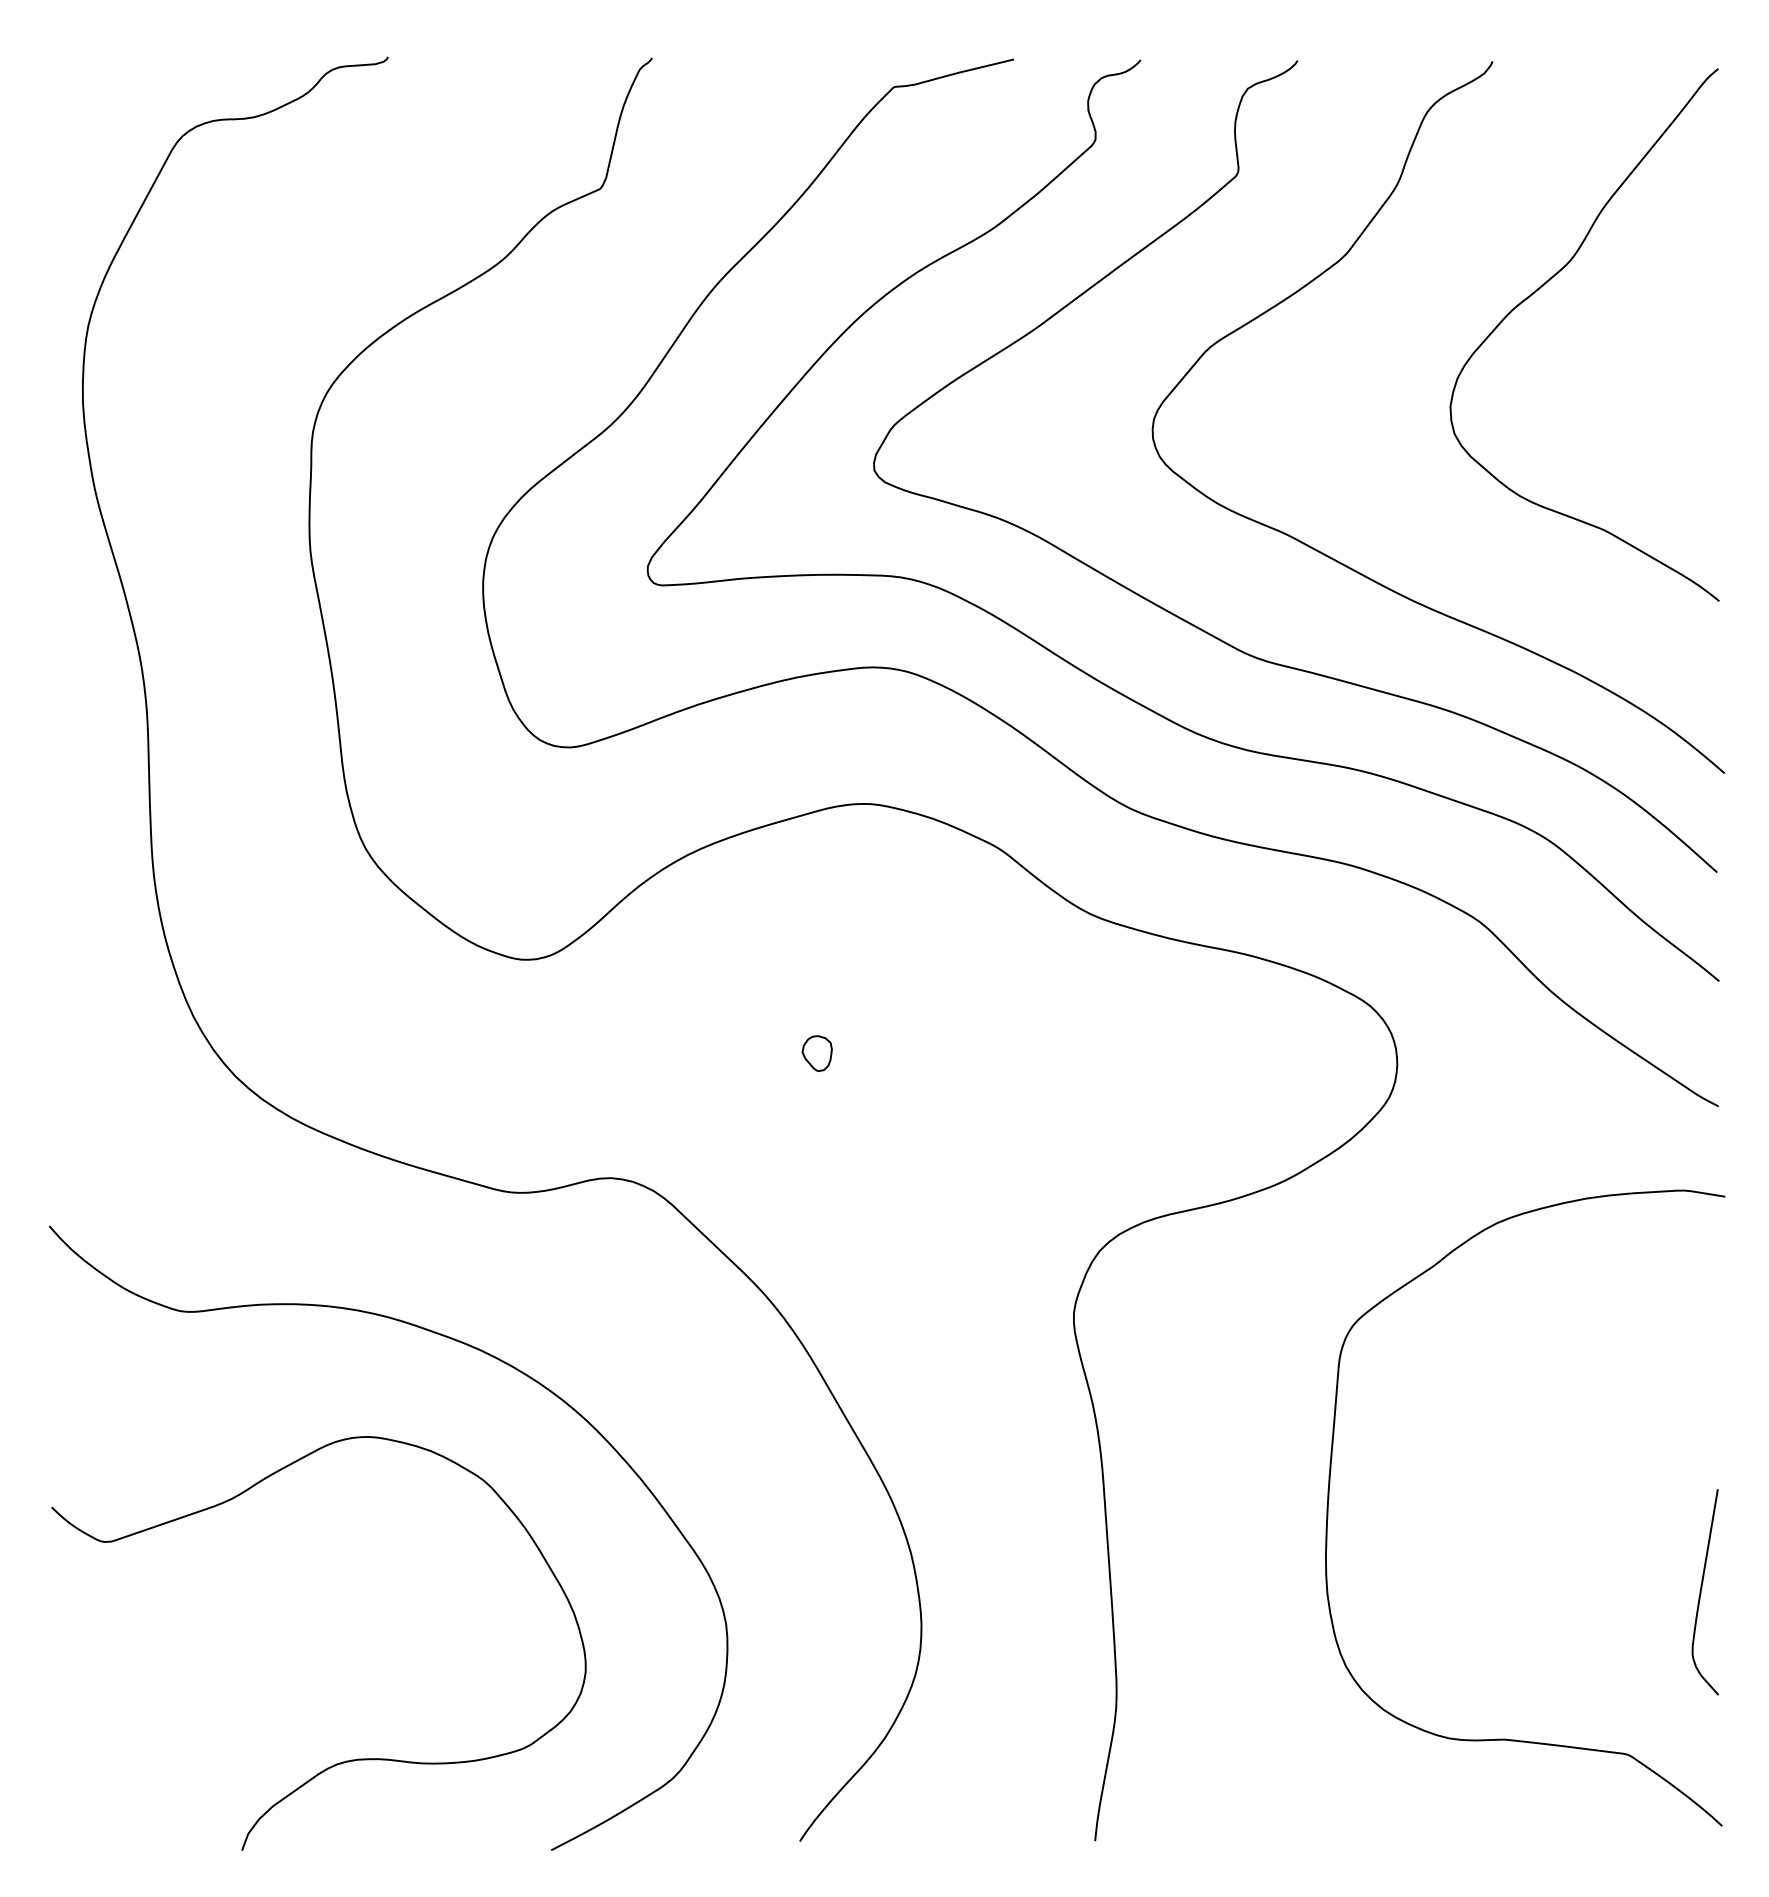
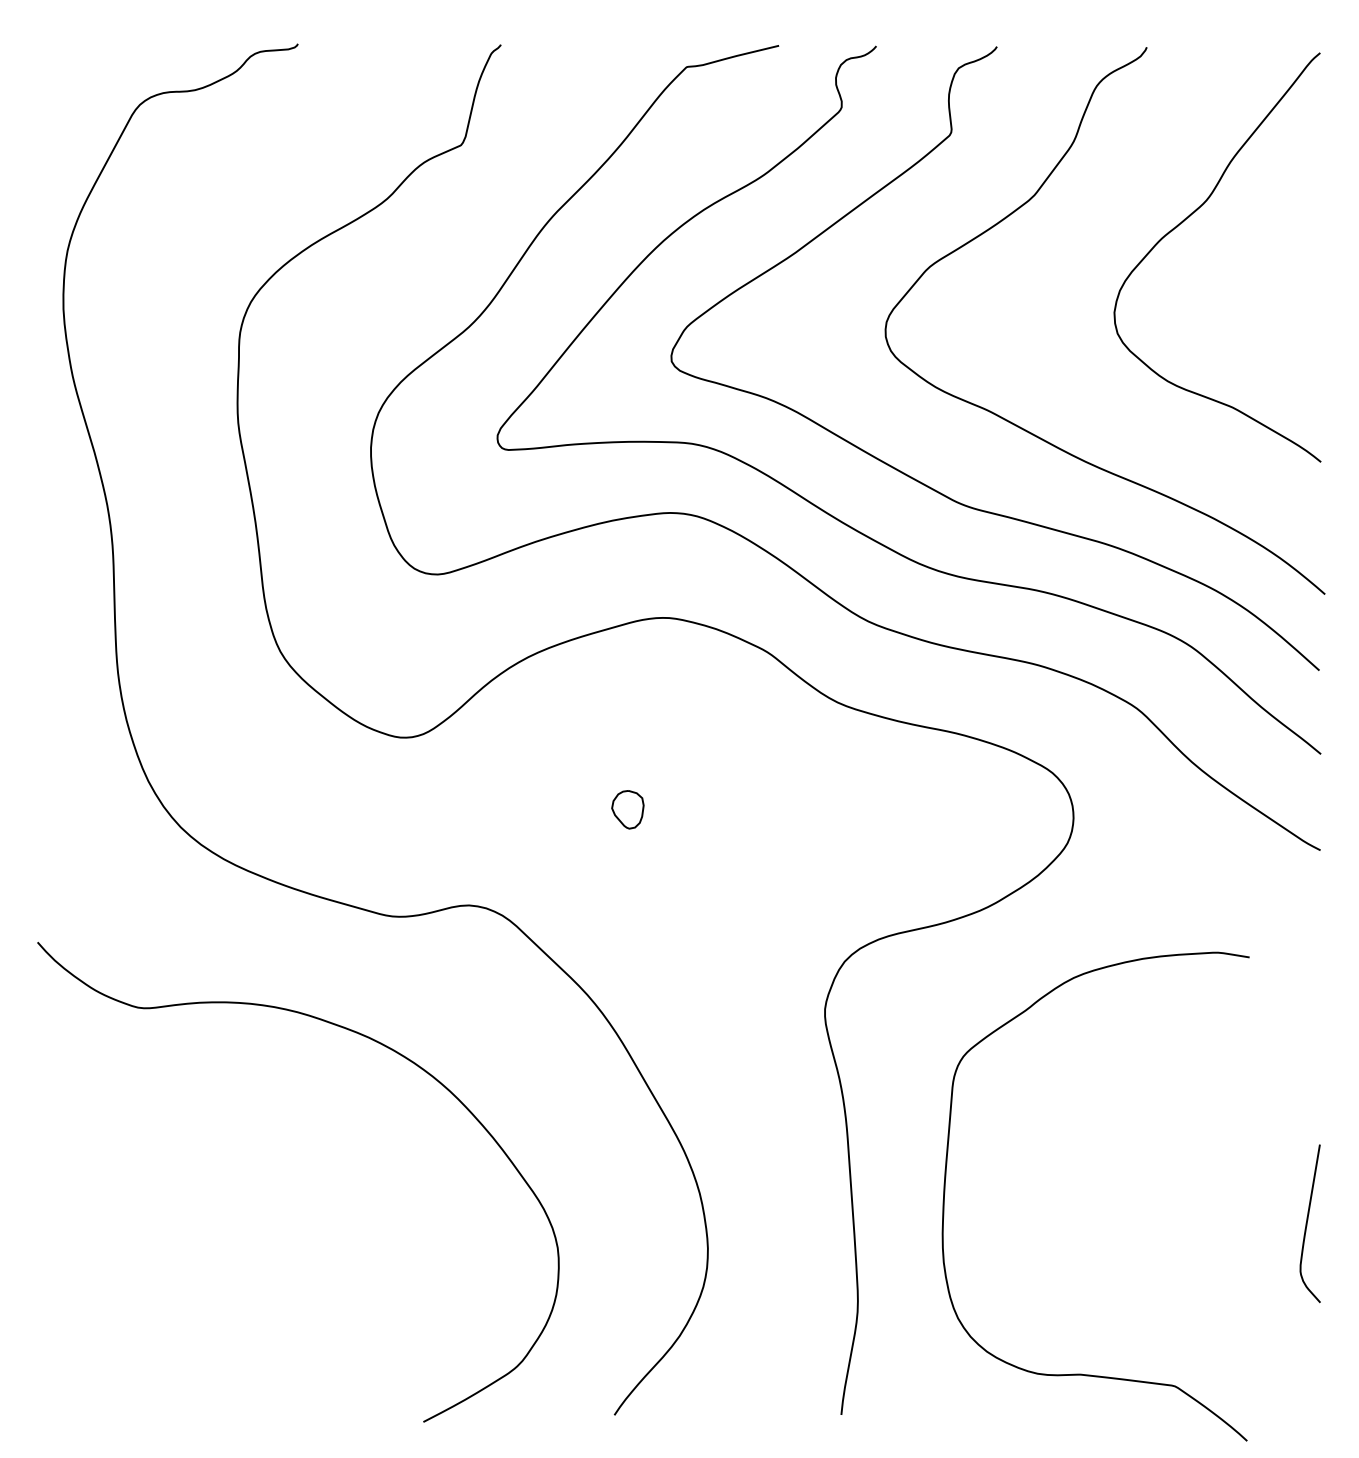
part: (816, 1053) -> (627, 809), size x1.4
curve: (1329, 1499) -> (945, 1190), moved
curve: (346, 1760) -> (266, 1353), removed

